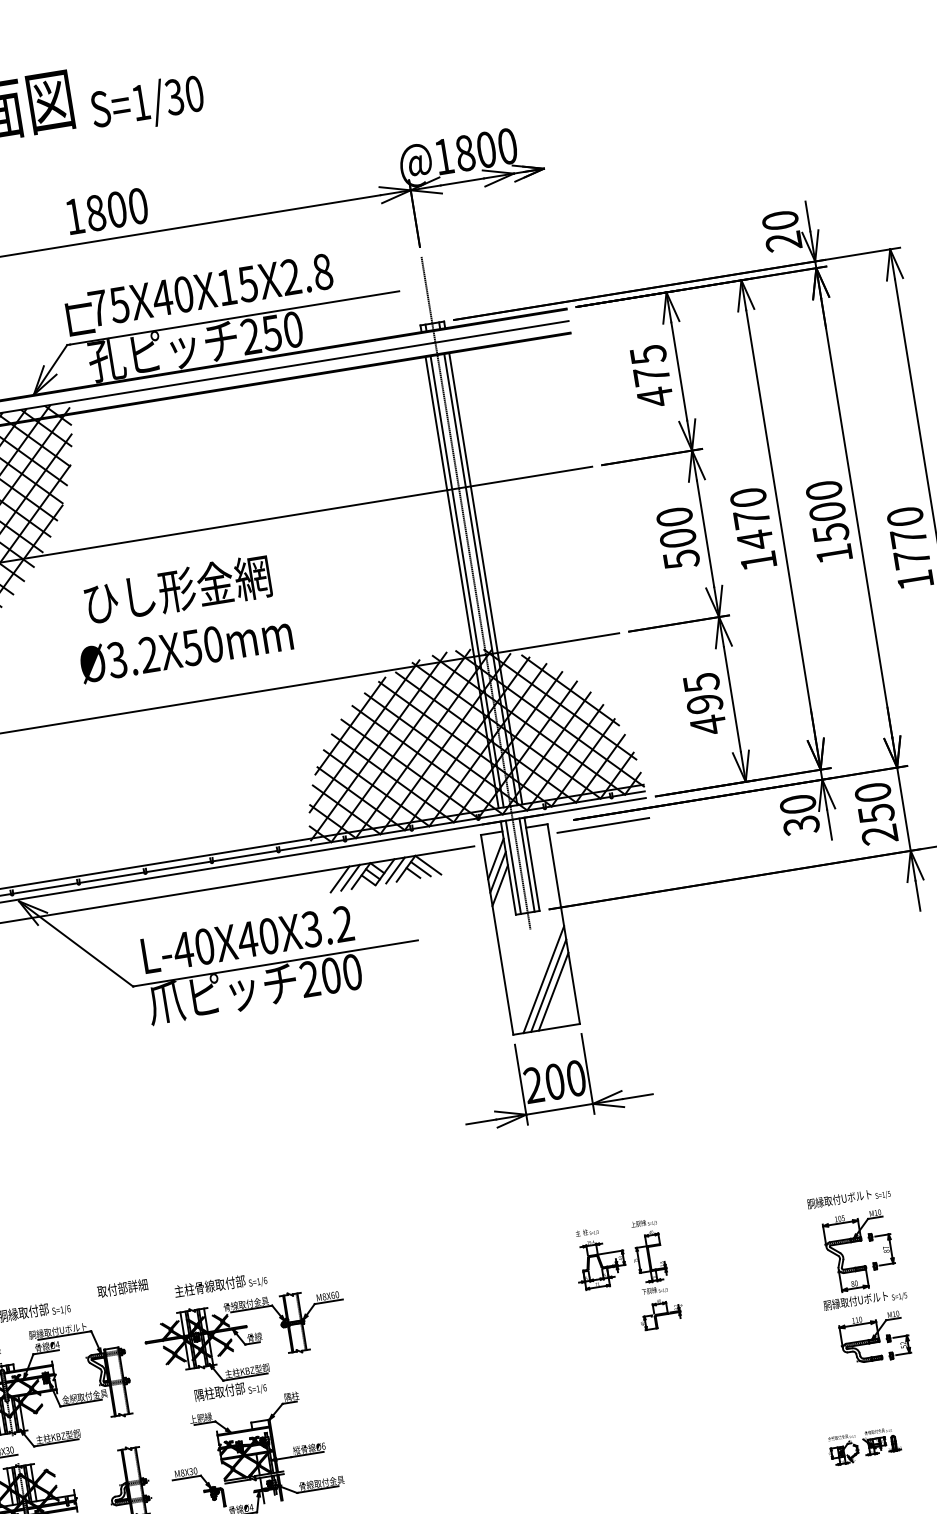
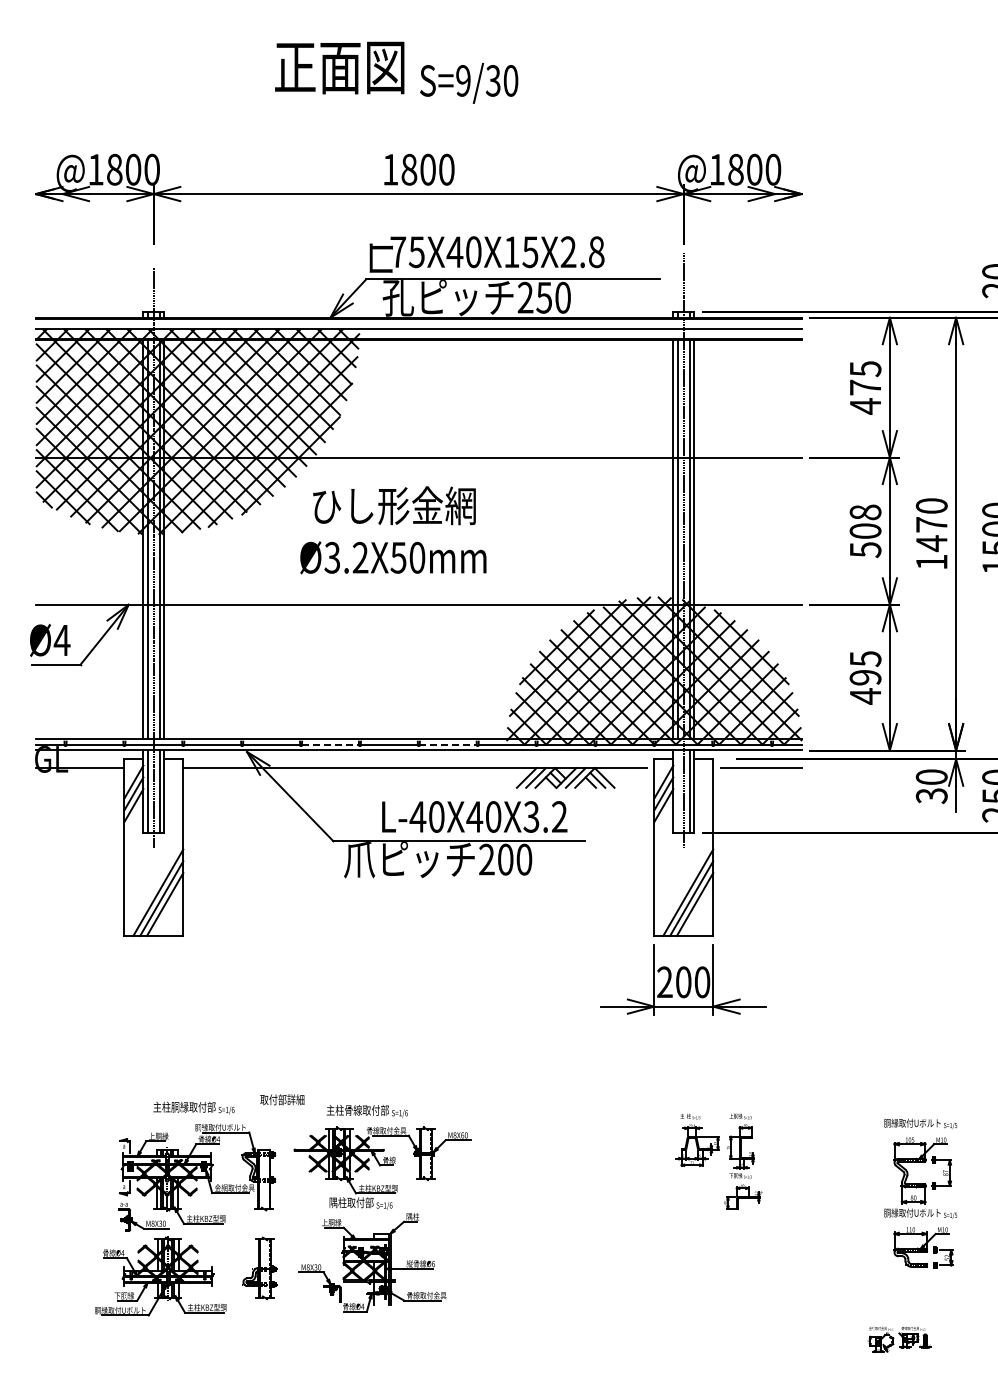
text: (140, 102) -> (463, 80), S=1/30 -> S=9/30
text: (674, 517) -> (865, 512), 500 -> 508
text: (181, 617) -> (393, 530), moved
line: (244, 856) -> (447, 744), solid -> dashed
line: (513, 867) -> (677, 791), removed
line: (112, 877) -> (330, 744), solid -> dashed
text: (247, 939) -> (474, 816), moved

